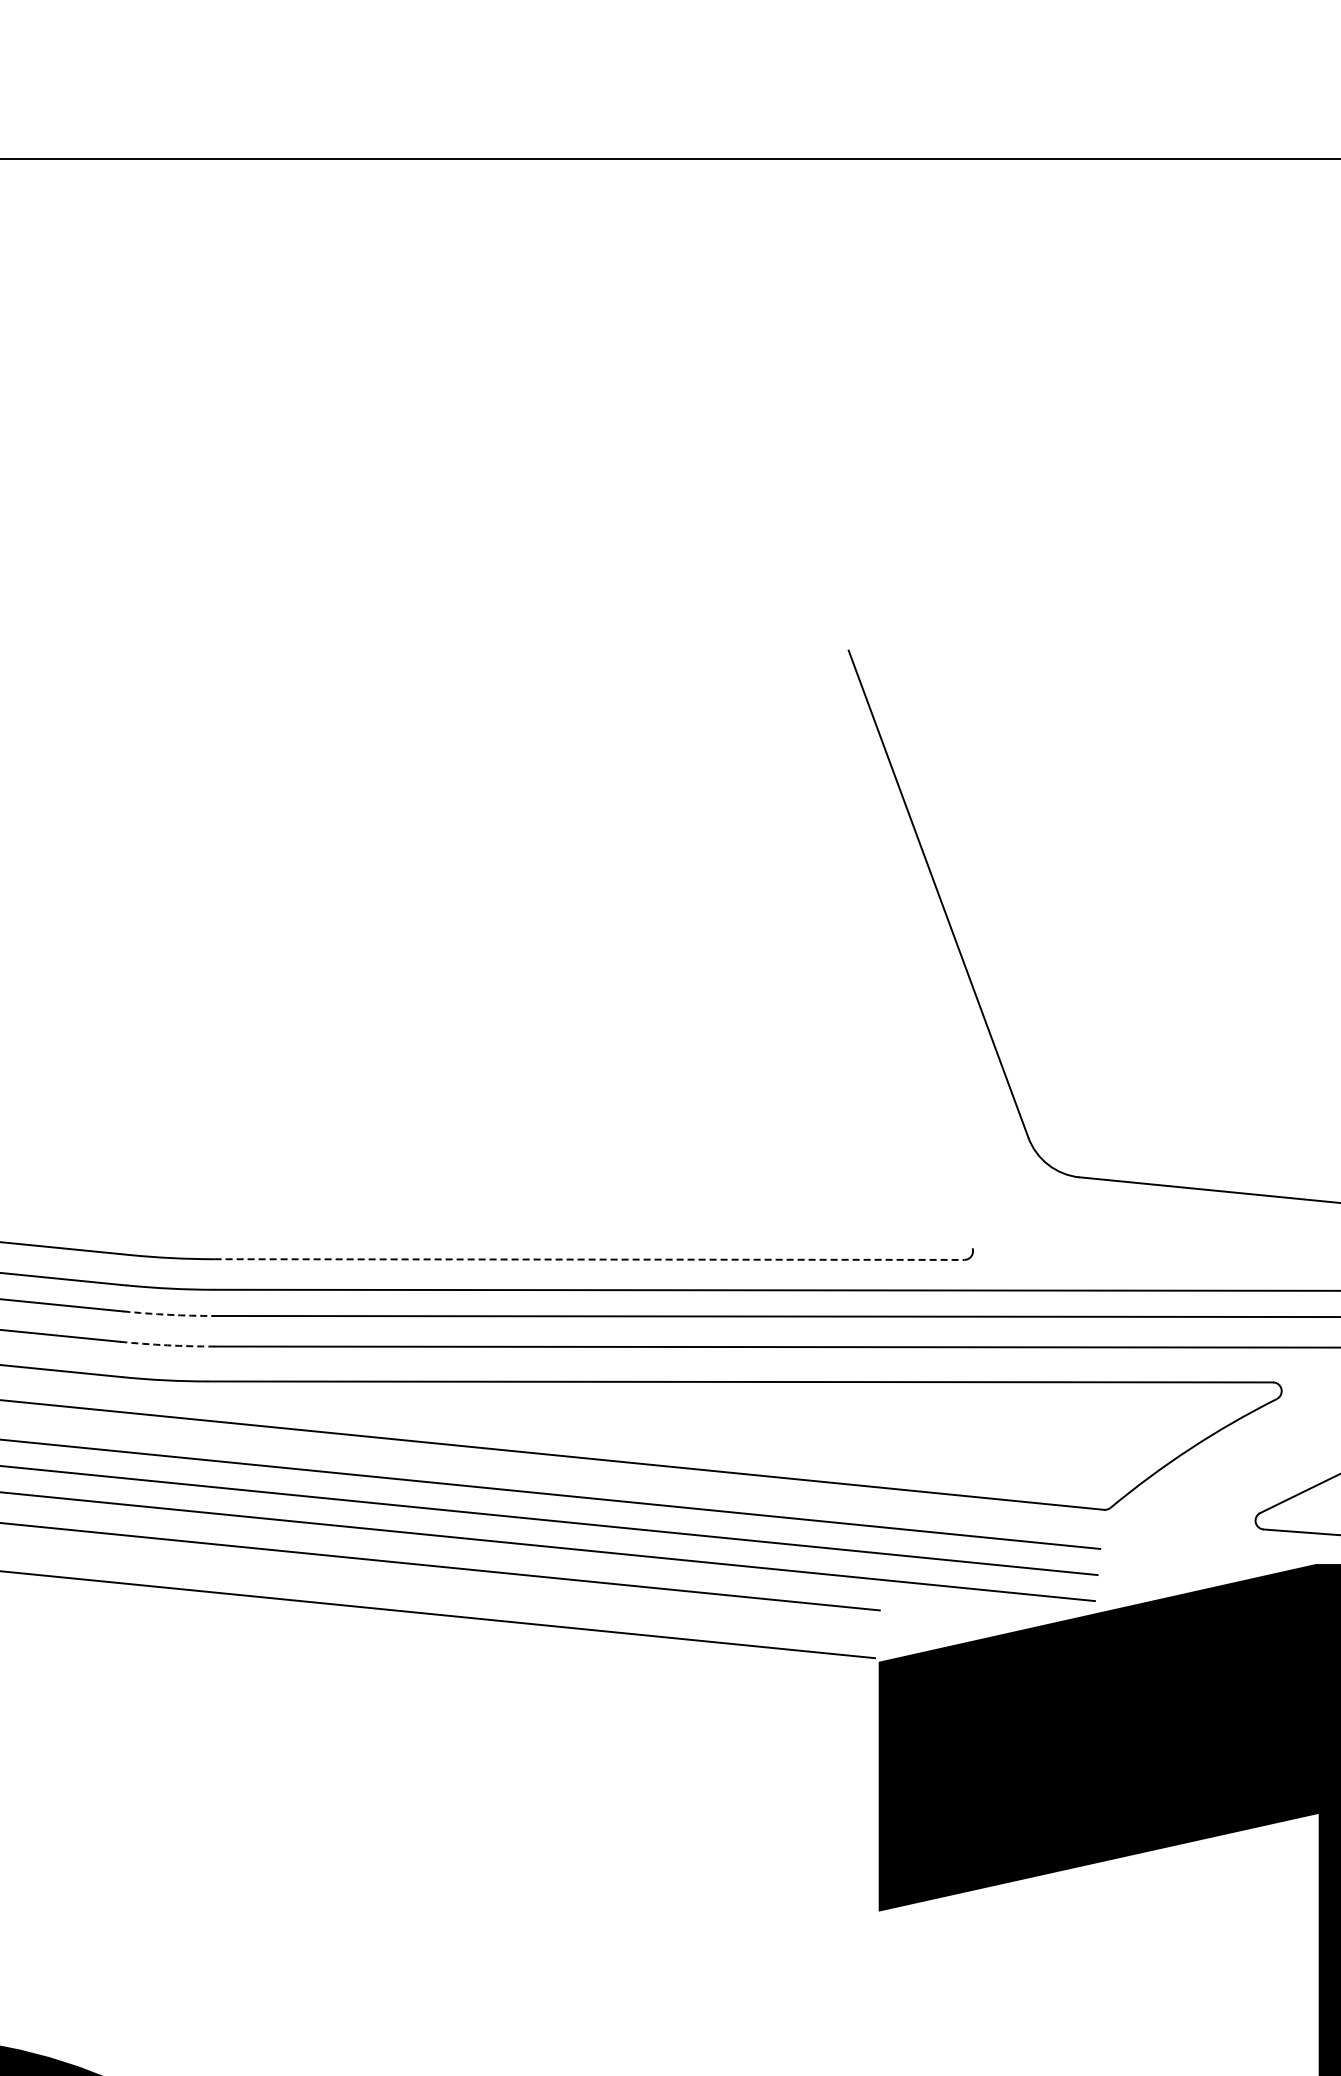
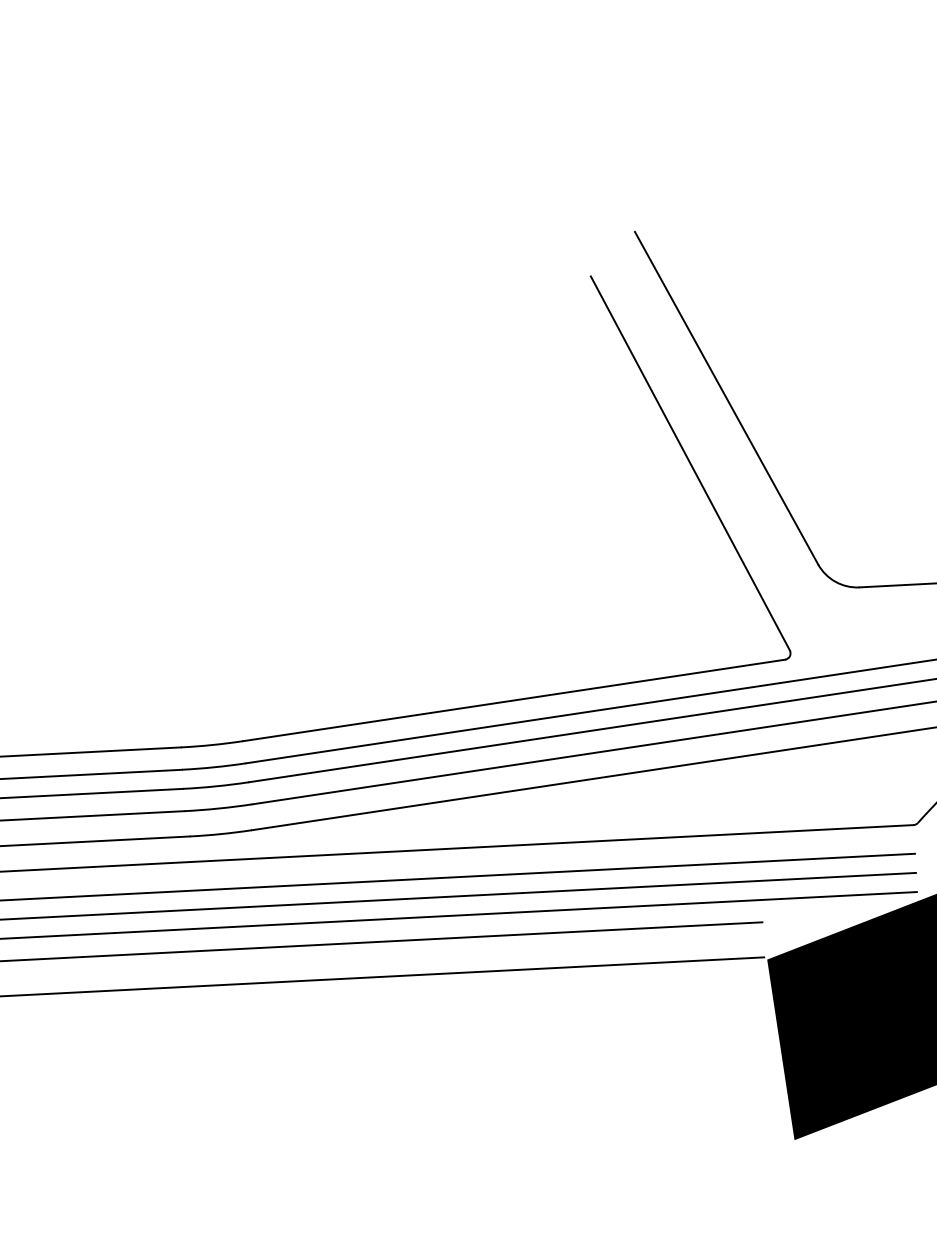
line: (876, 974) -> (690, 462), added
line: (589, 1259) -> (514, 700), dashed -> solid
arc: (168, 1314) -> (215, 786), dashed -> solid
arc: (167, 1345) -> (218, 808), dashed -> solid

